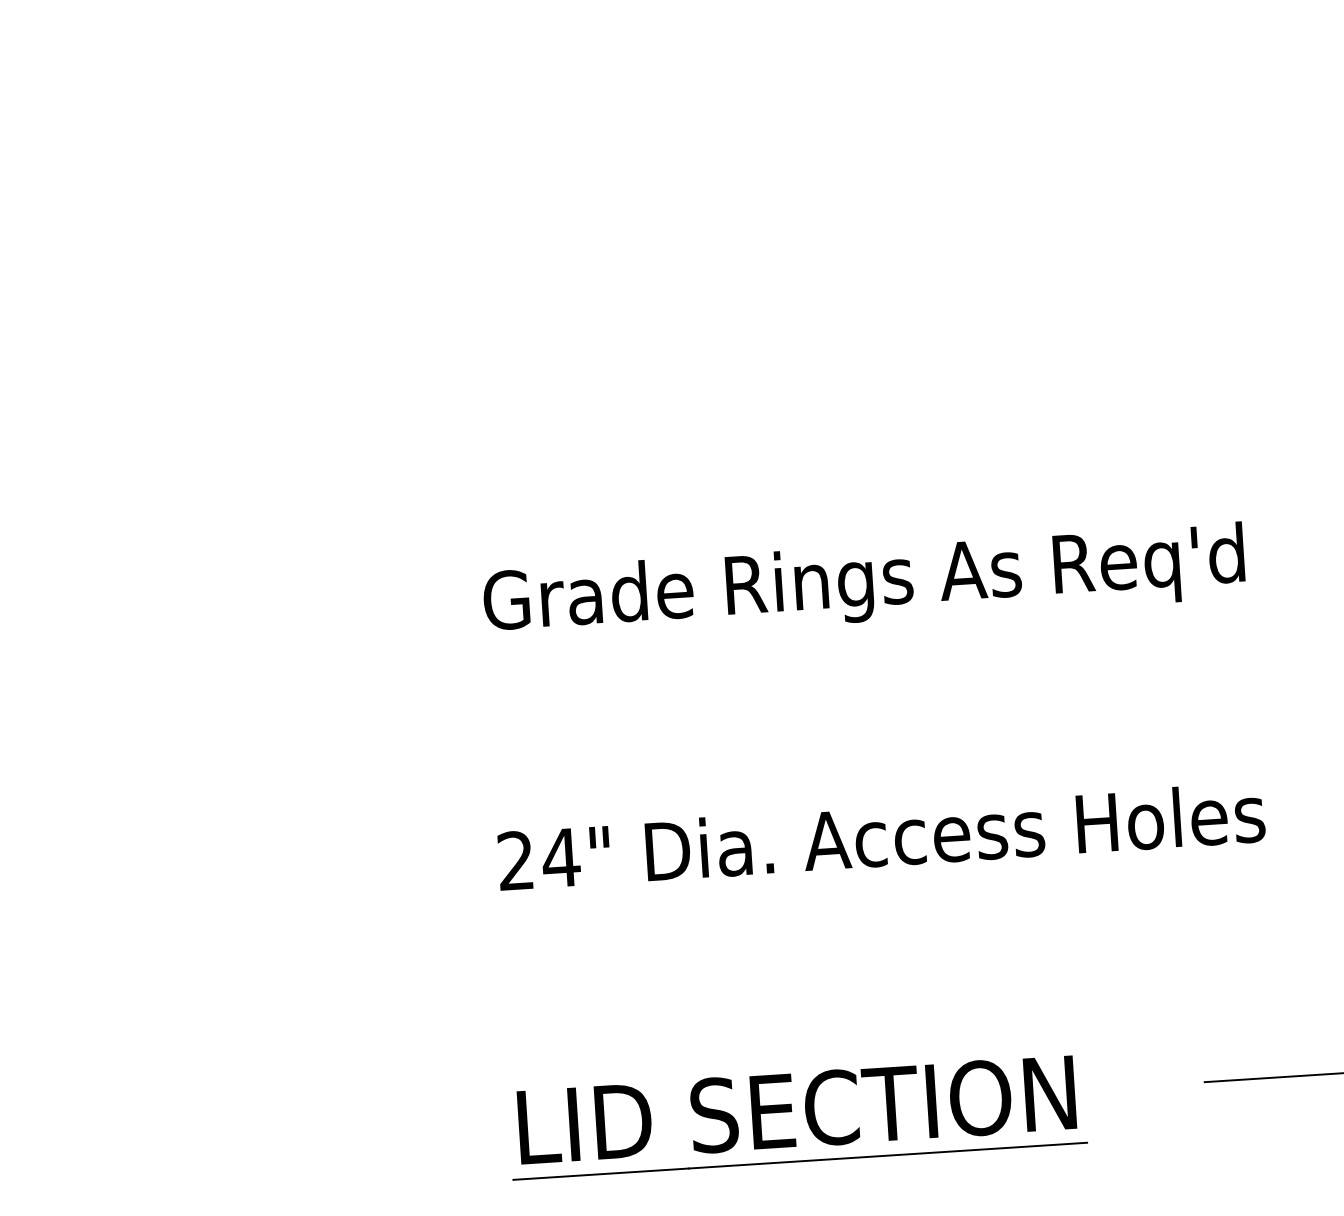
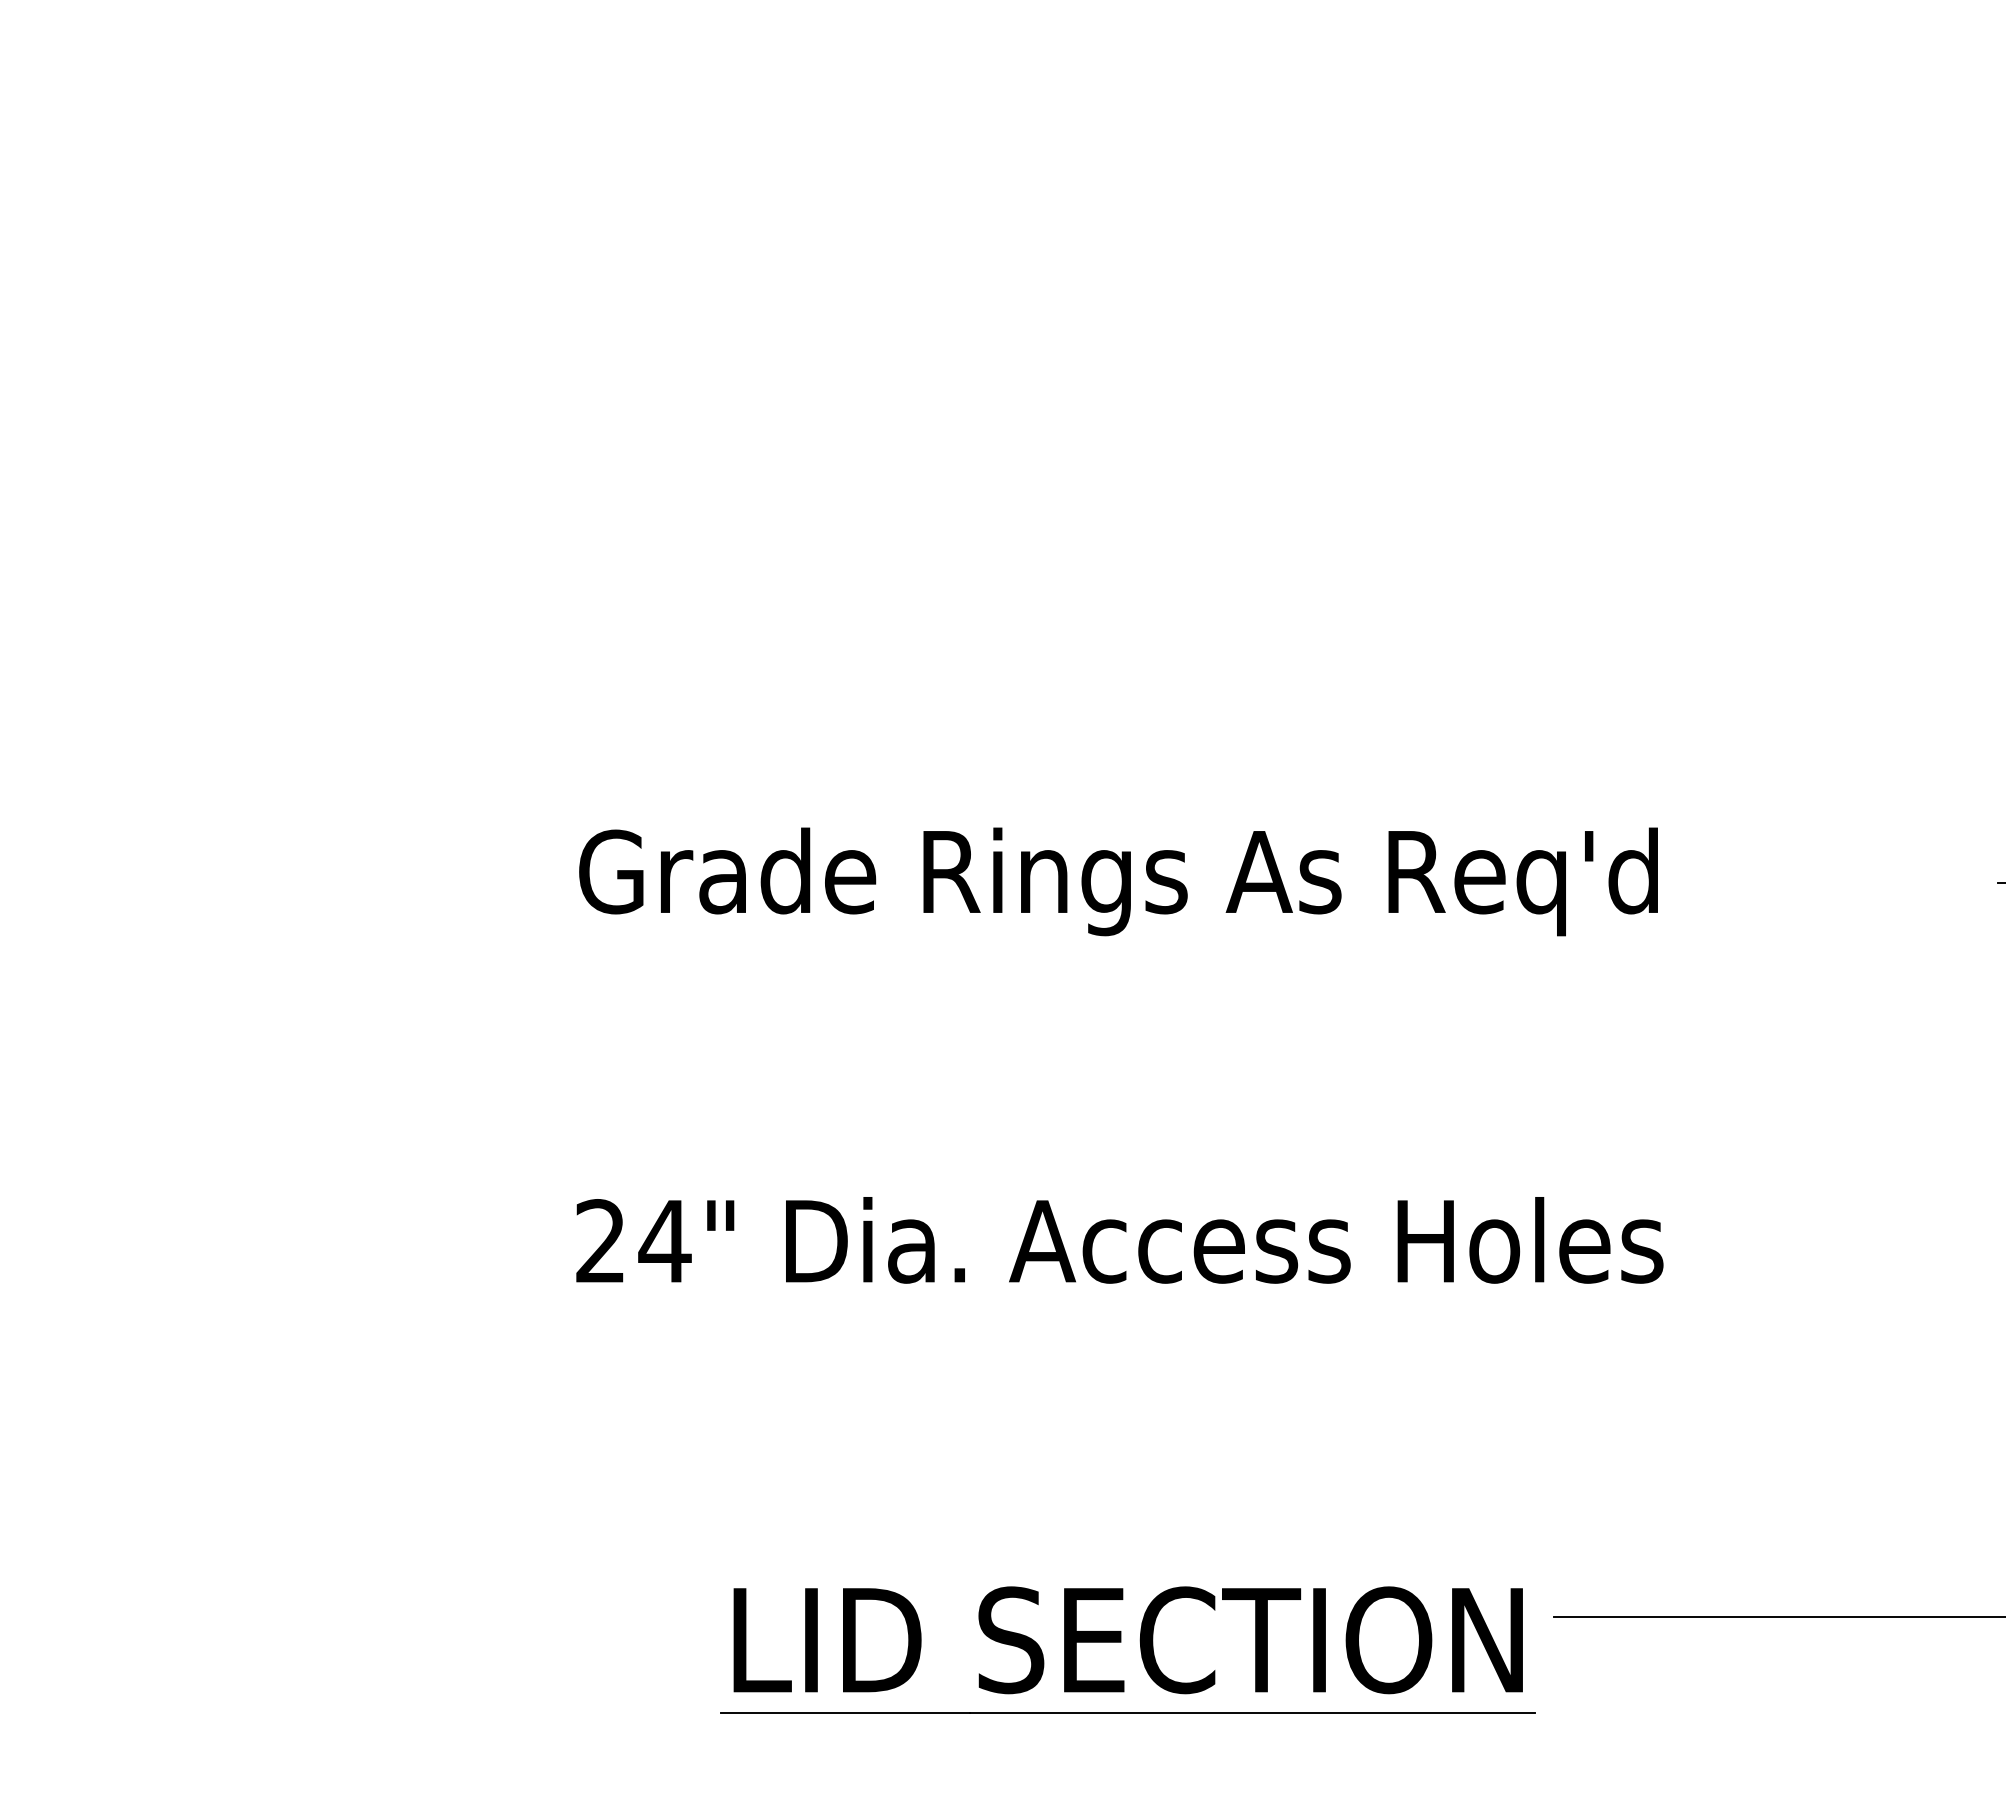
part: (792, 1111) -> (1121, 1642), moved

